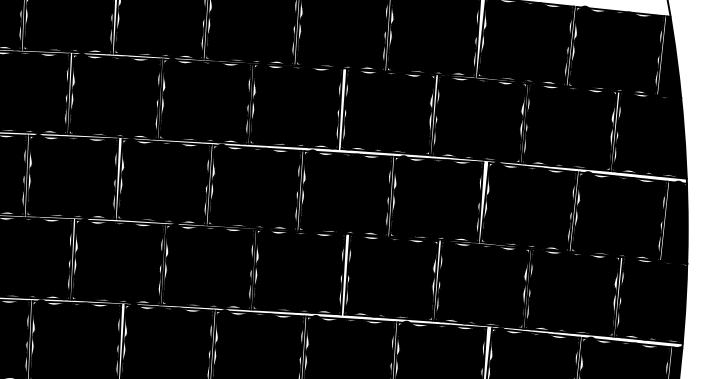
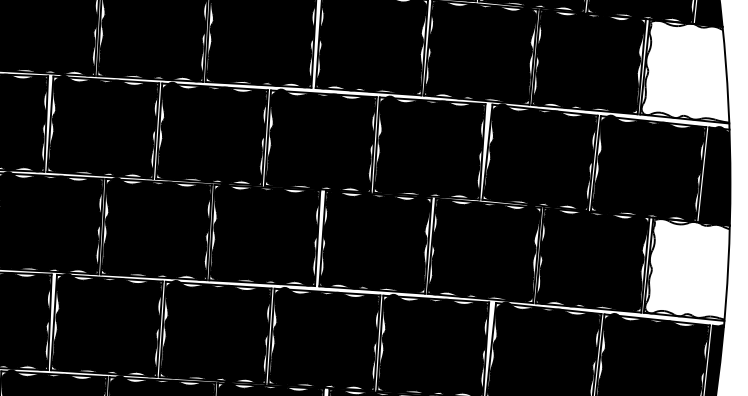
fill: (649, 134) -> (684, 70), removed
fill: (651, 300) -> (687, 269), removed

